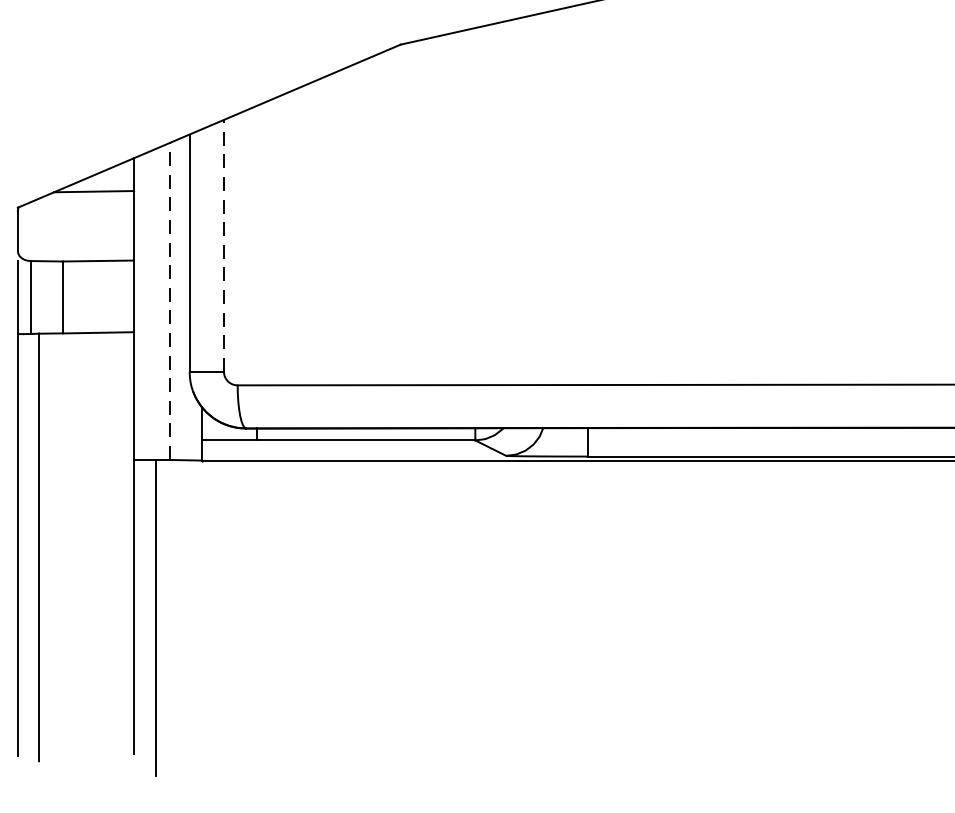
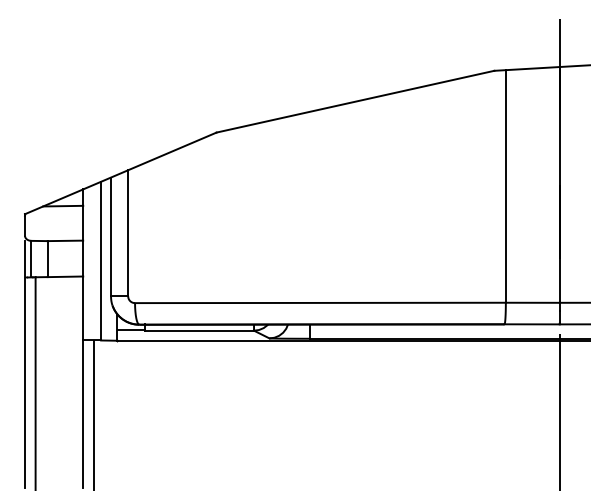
line: (224, 244) -> (128, 232), dashed -> solid
line: (170, 300) -> (101, 260), dashed -> solid

